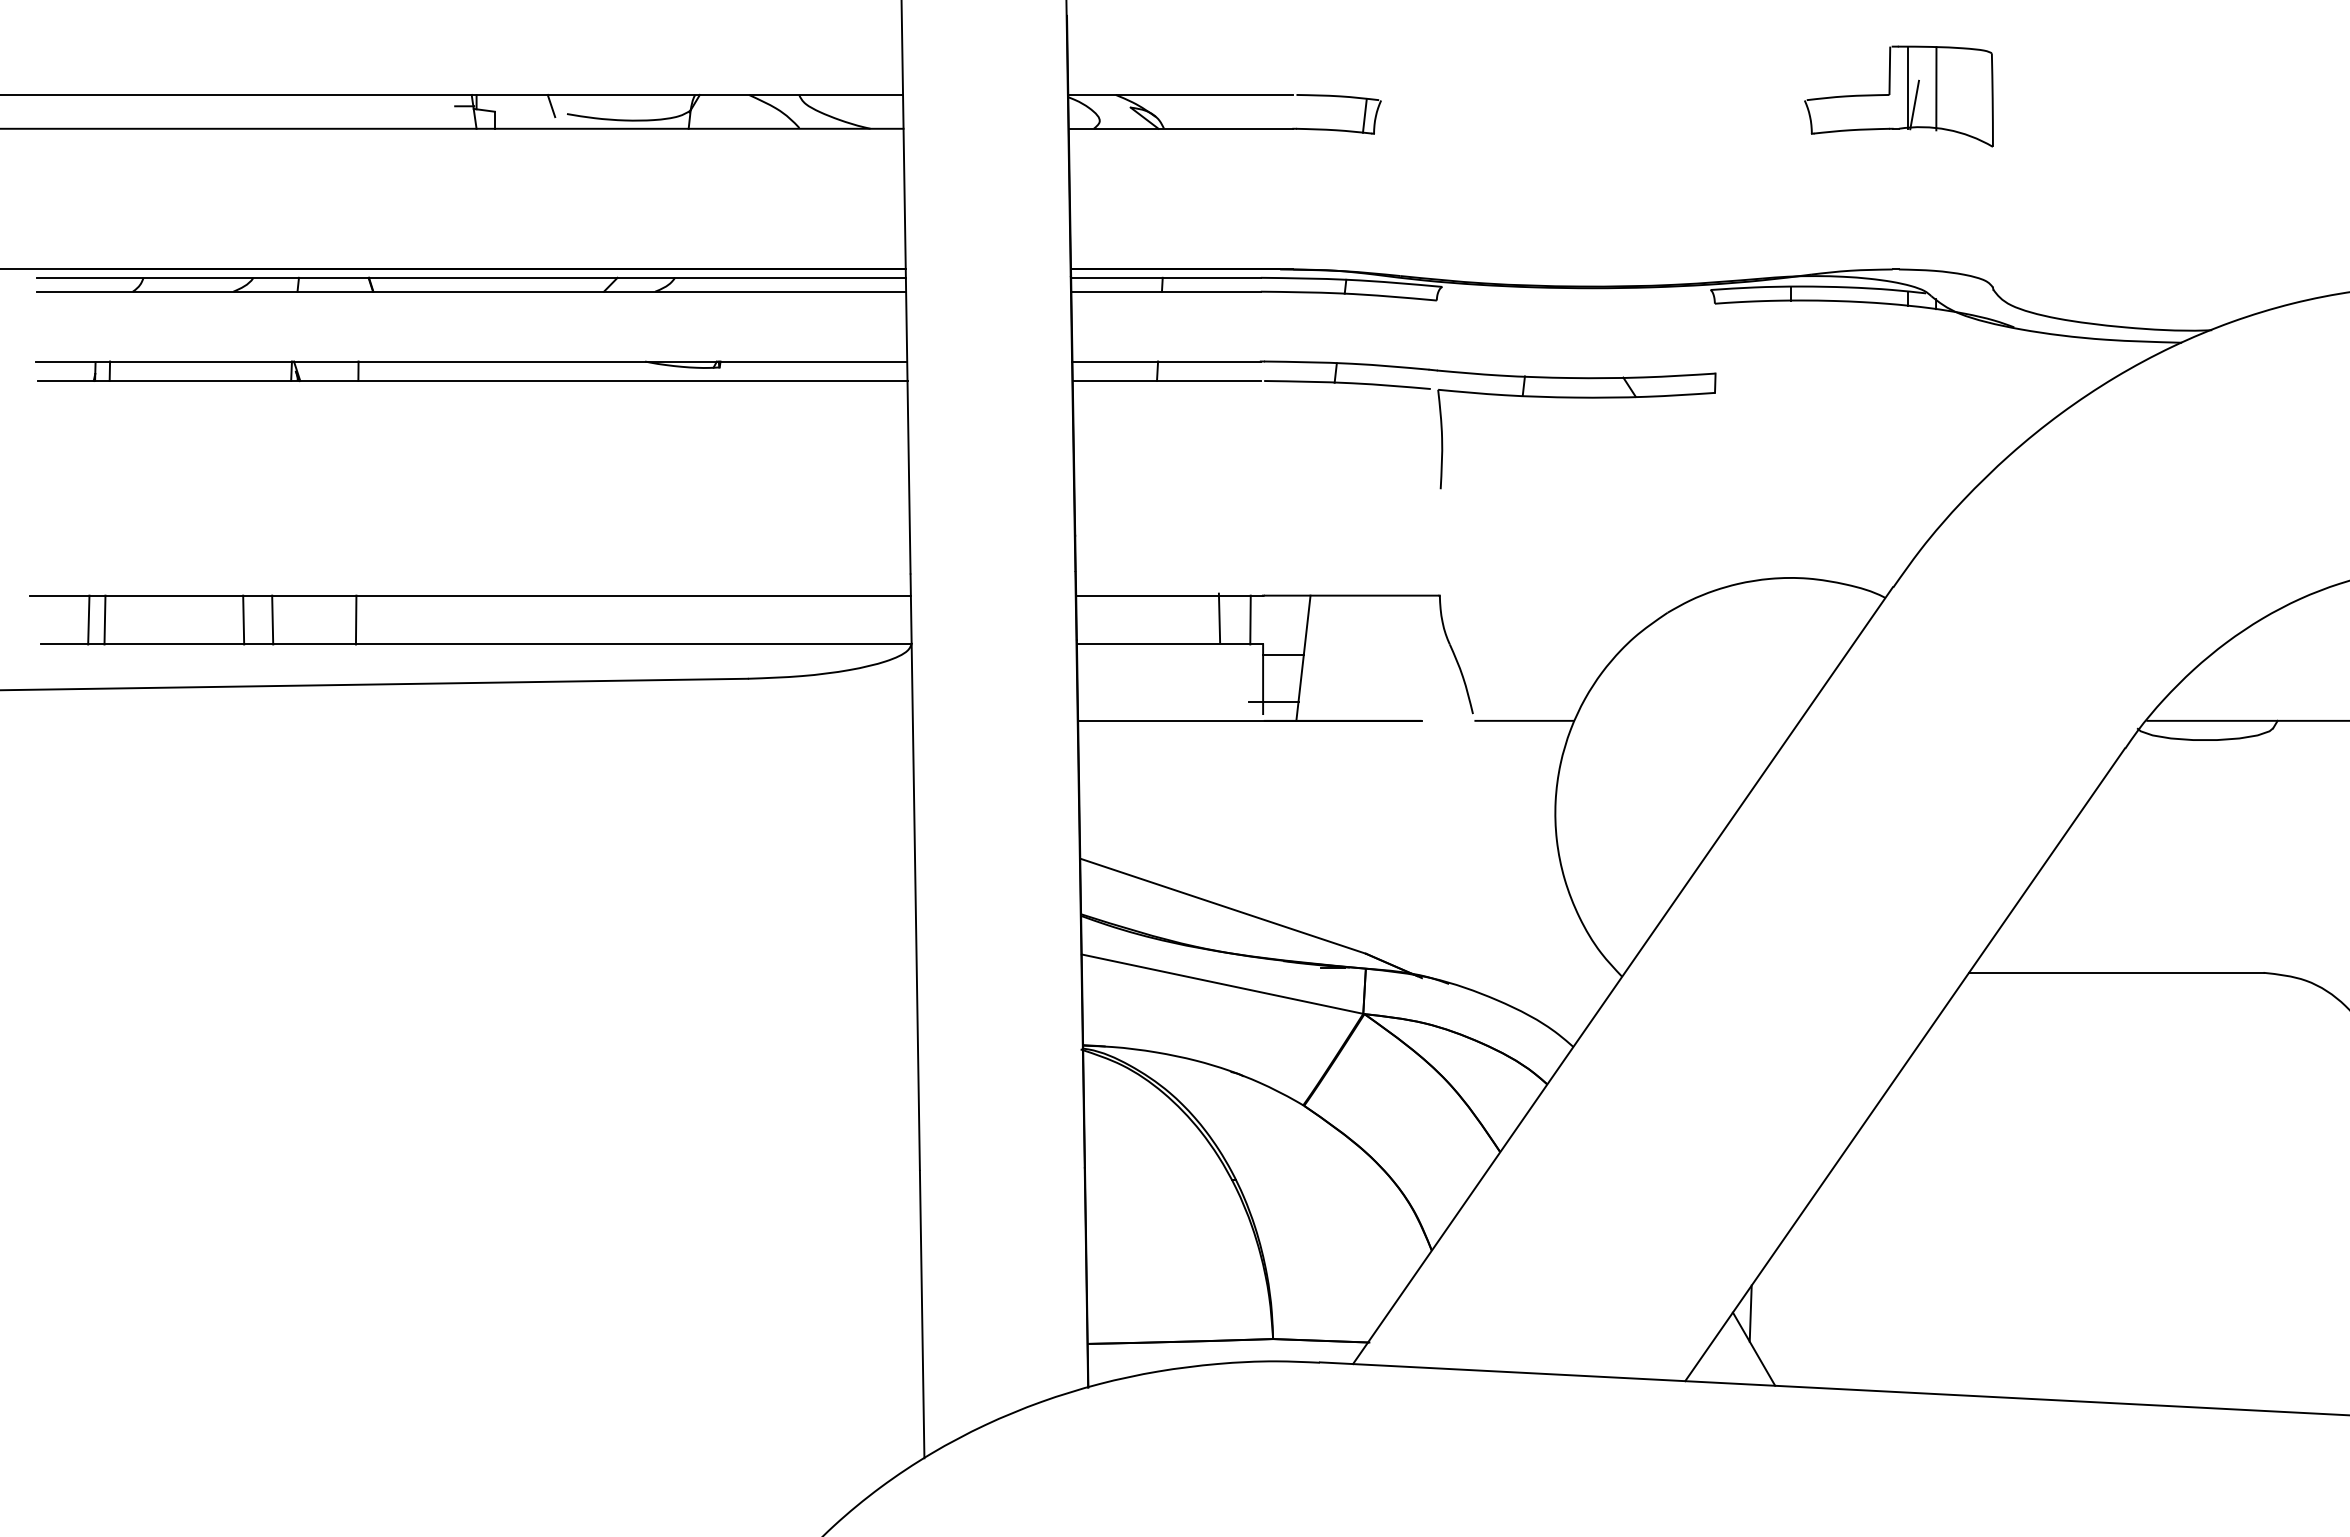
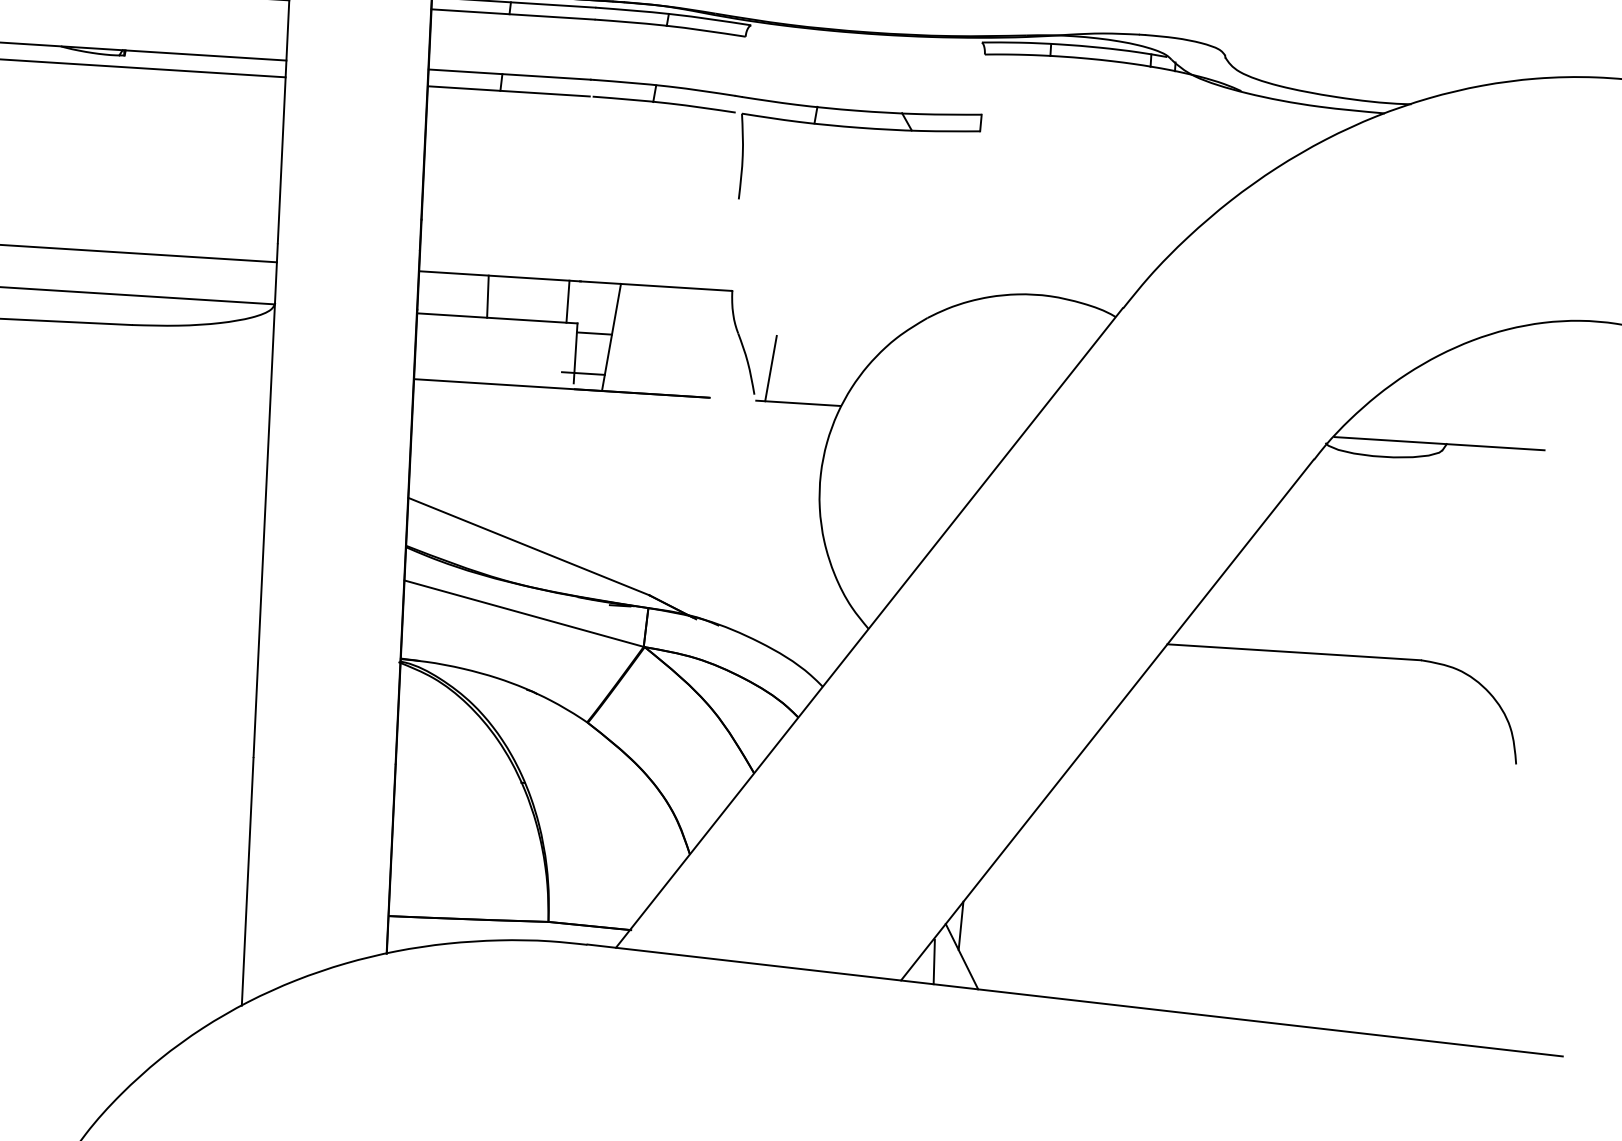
line: (1219, 617) -> (487, 296), moved
line: (1489, 682) -> (770, 368), added
line: (1722, 1357) -> (934, 962), added

